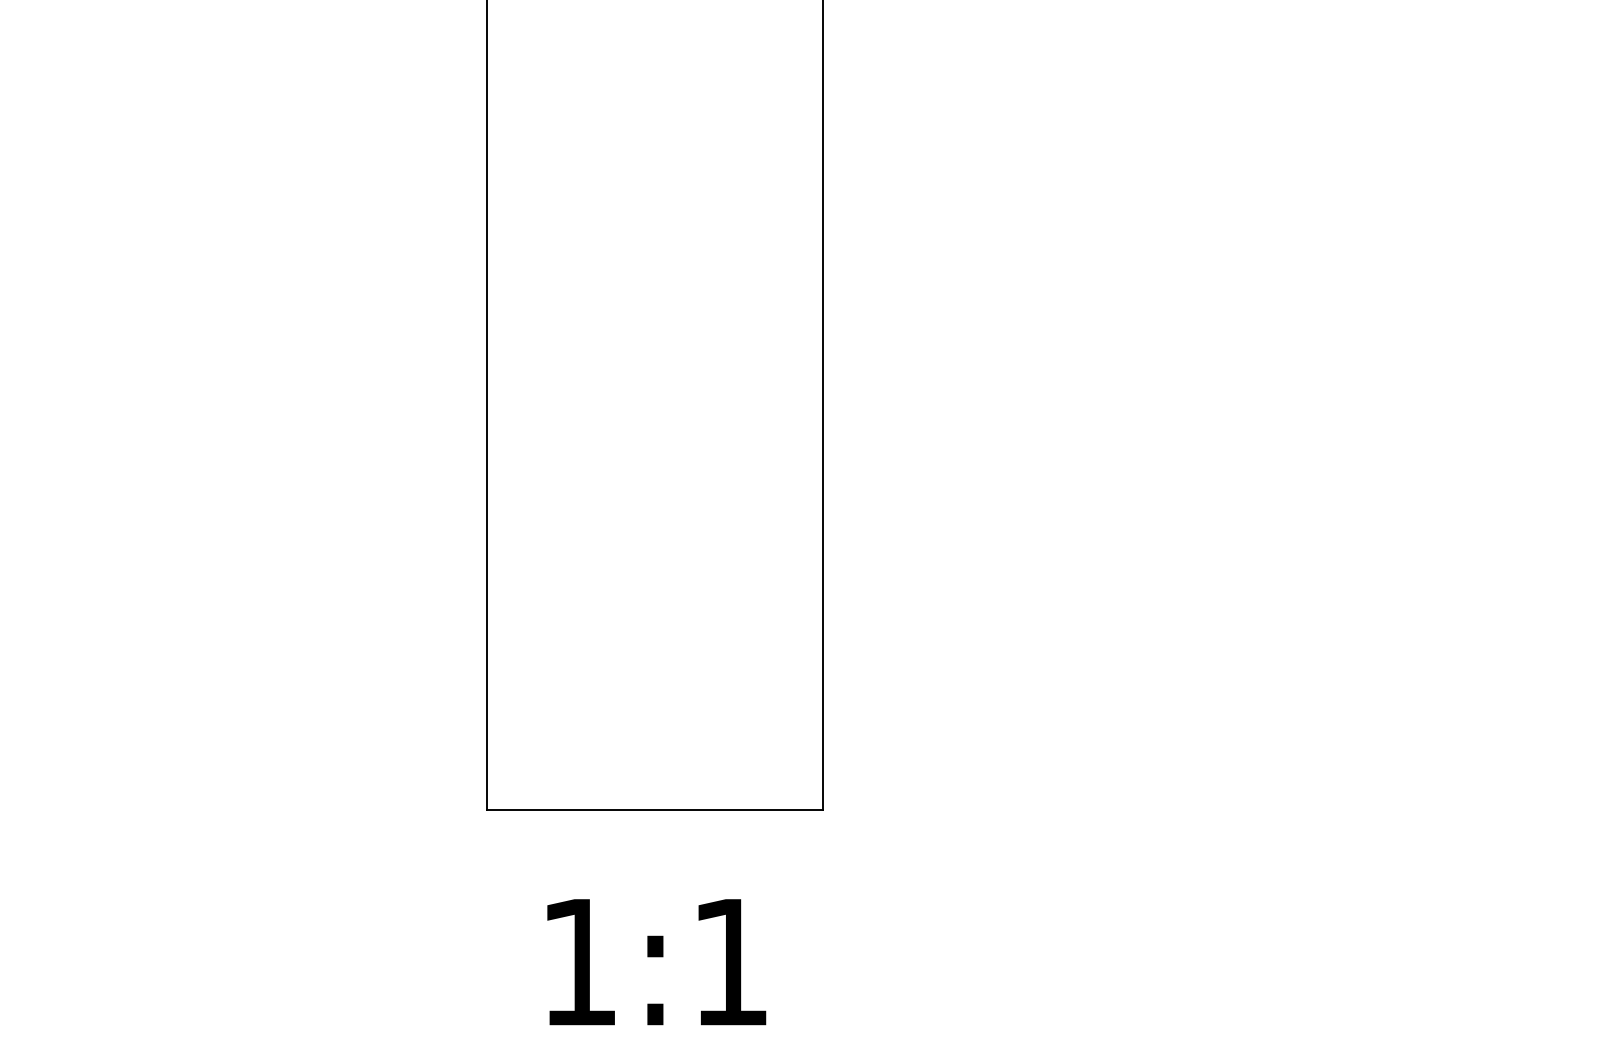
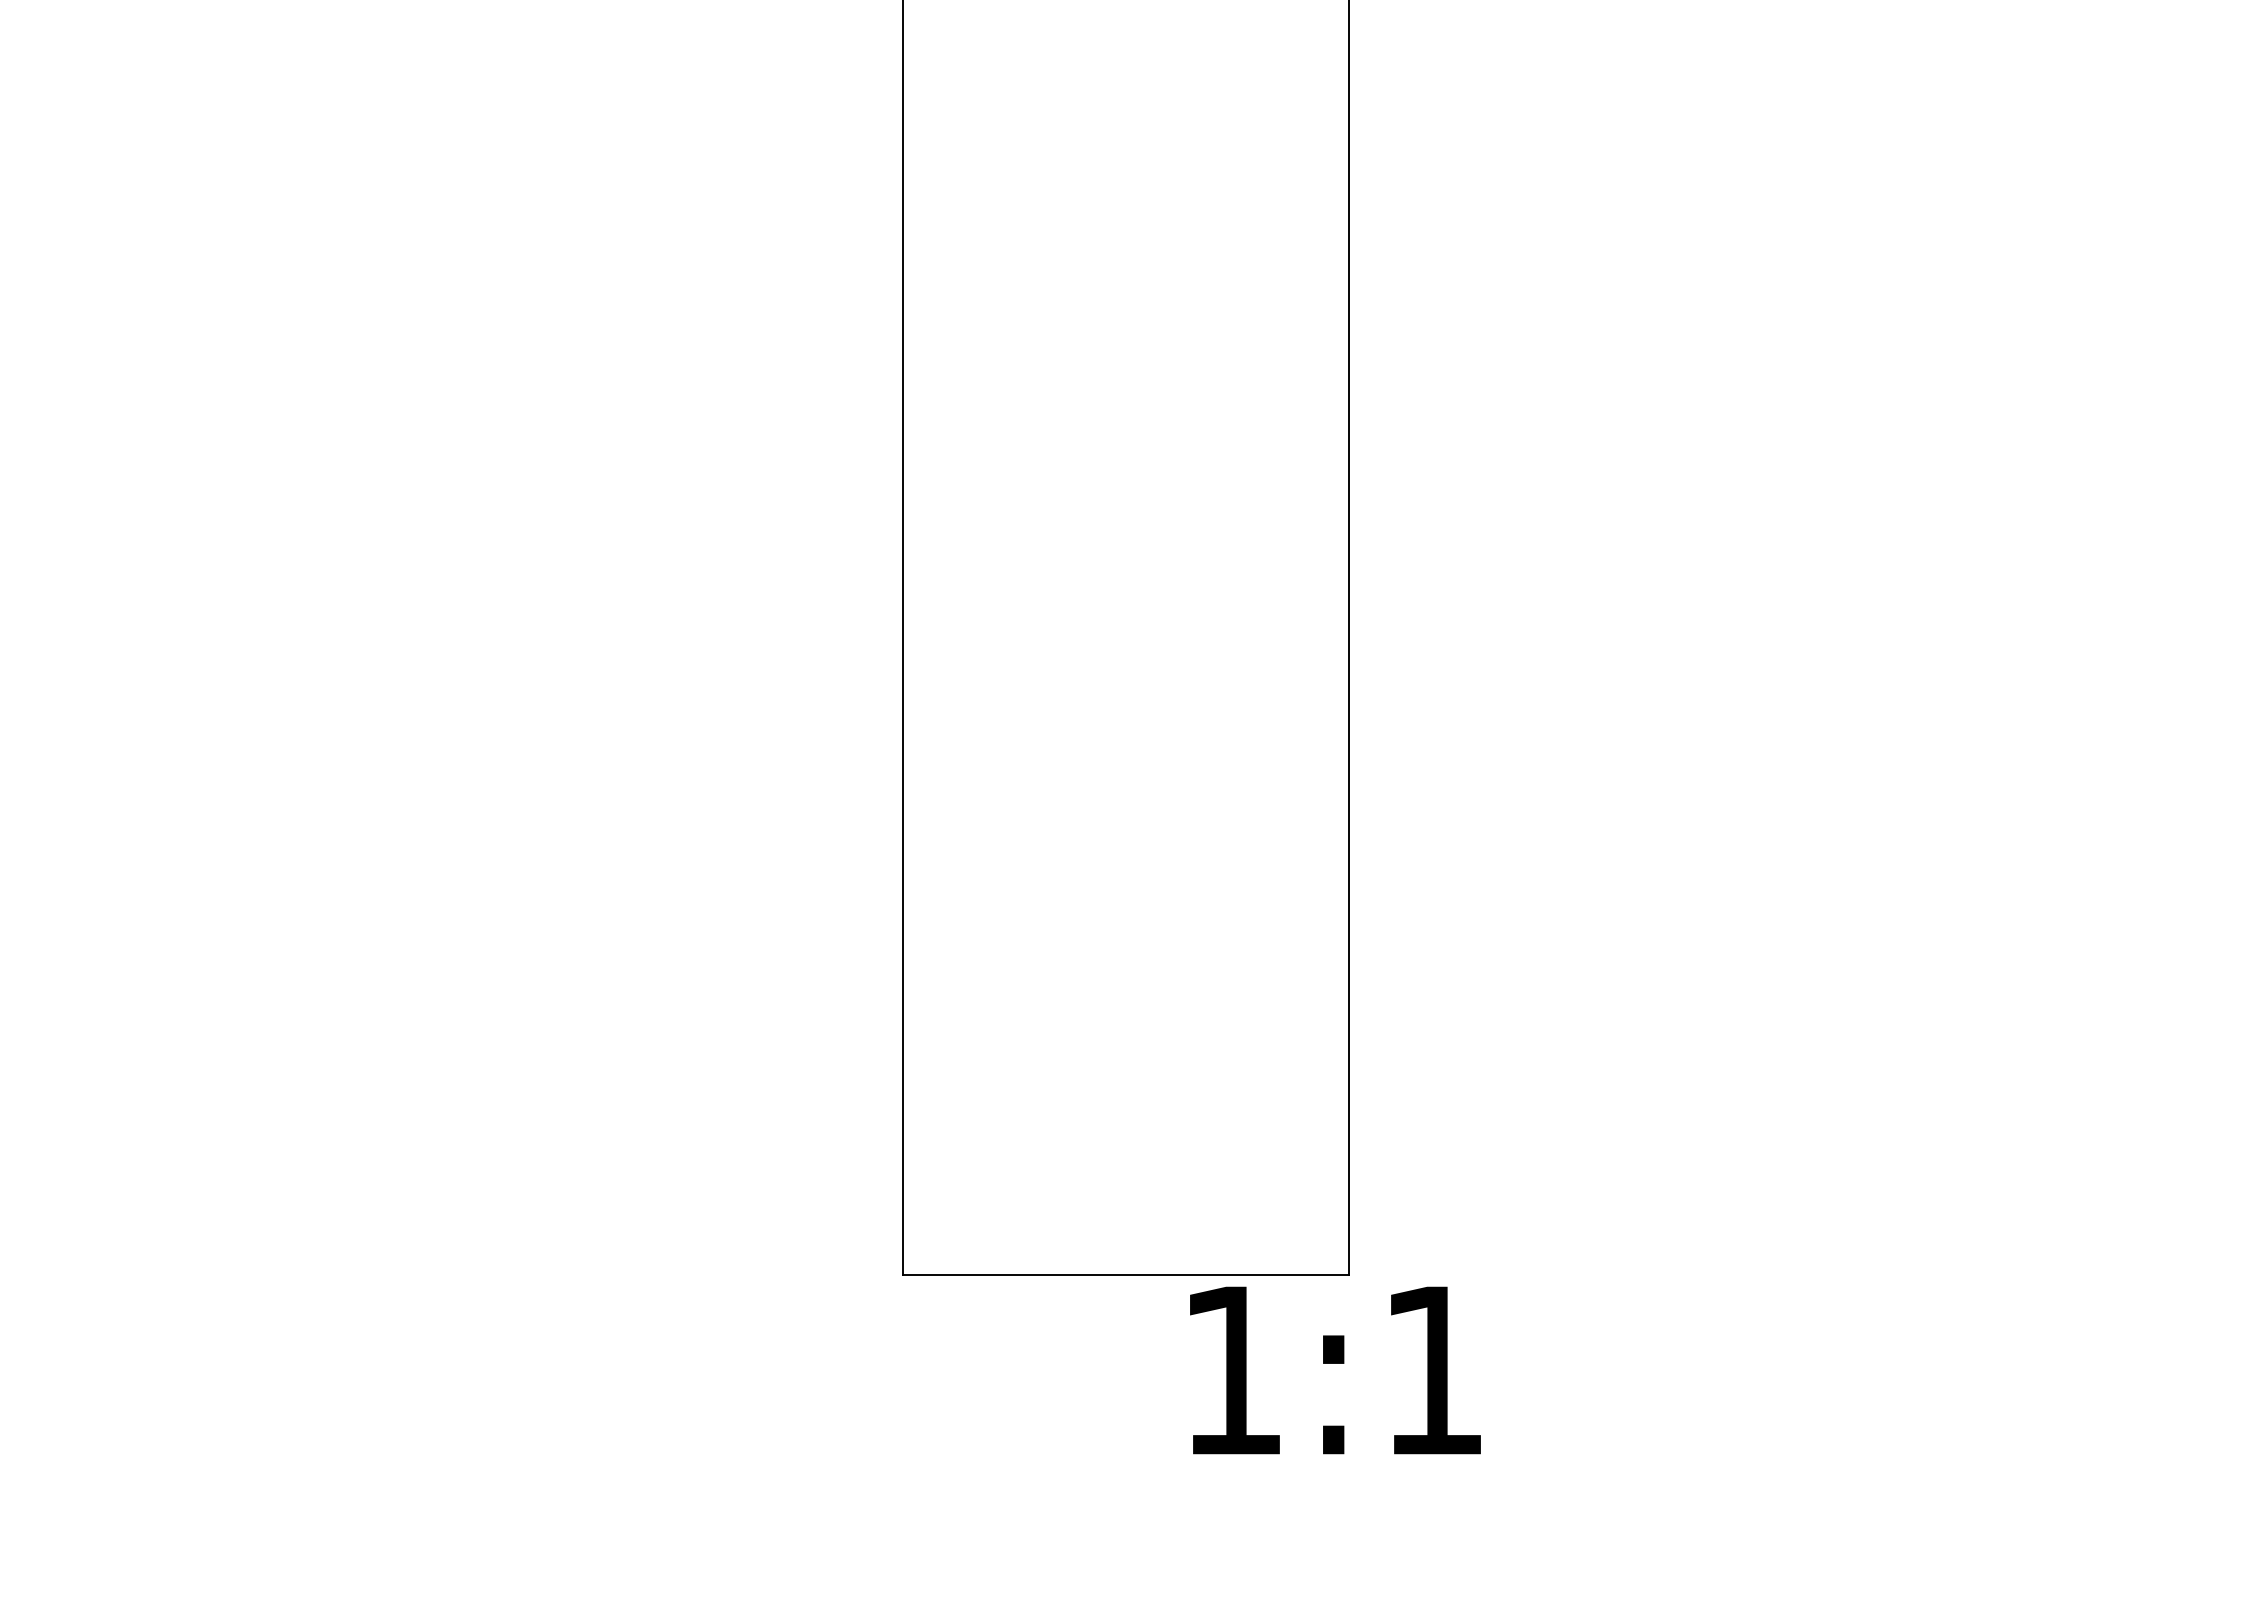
text: (656, 962) -> (1335, 1370), moved

